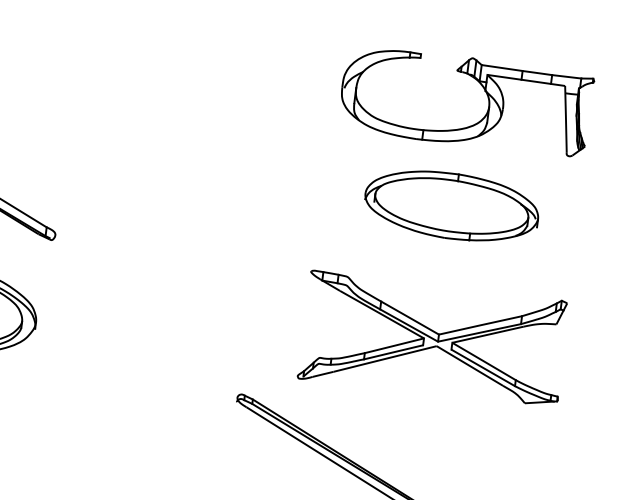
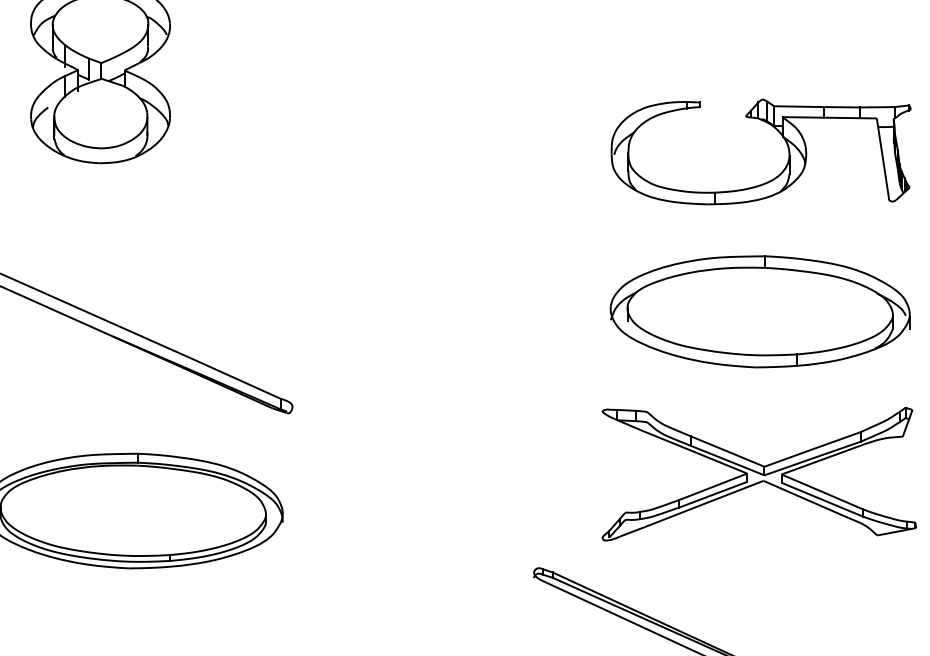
part: (485, 91) -> (782, 137), moved
part: (451, 205) -> (759, 311), size x1.43

